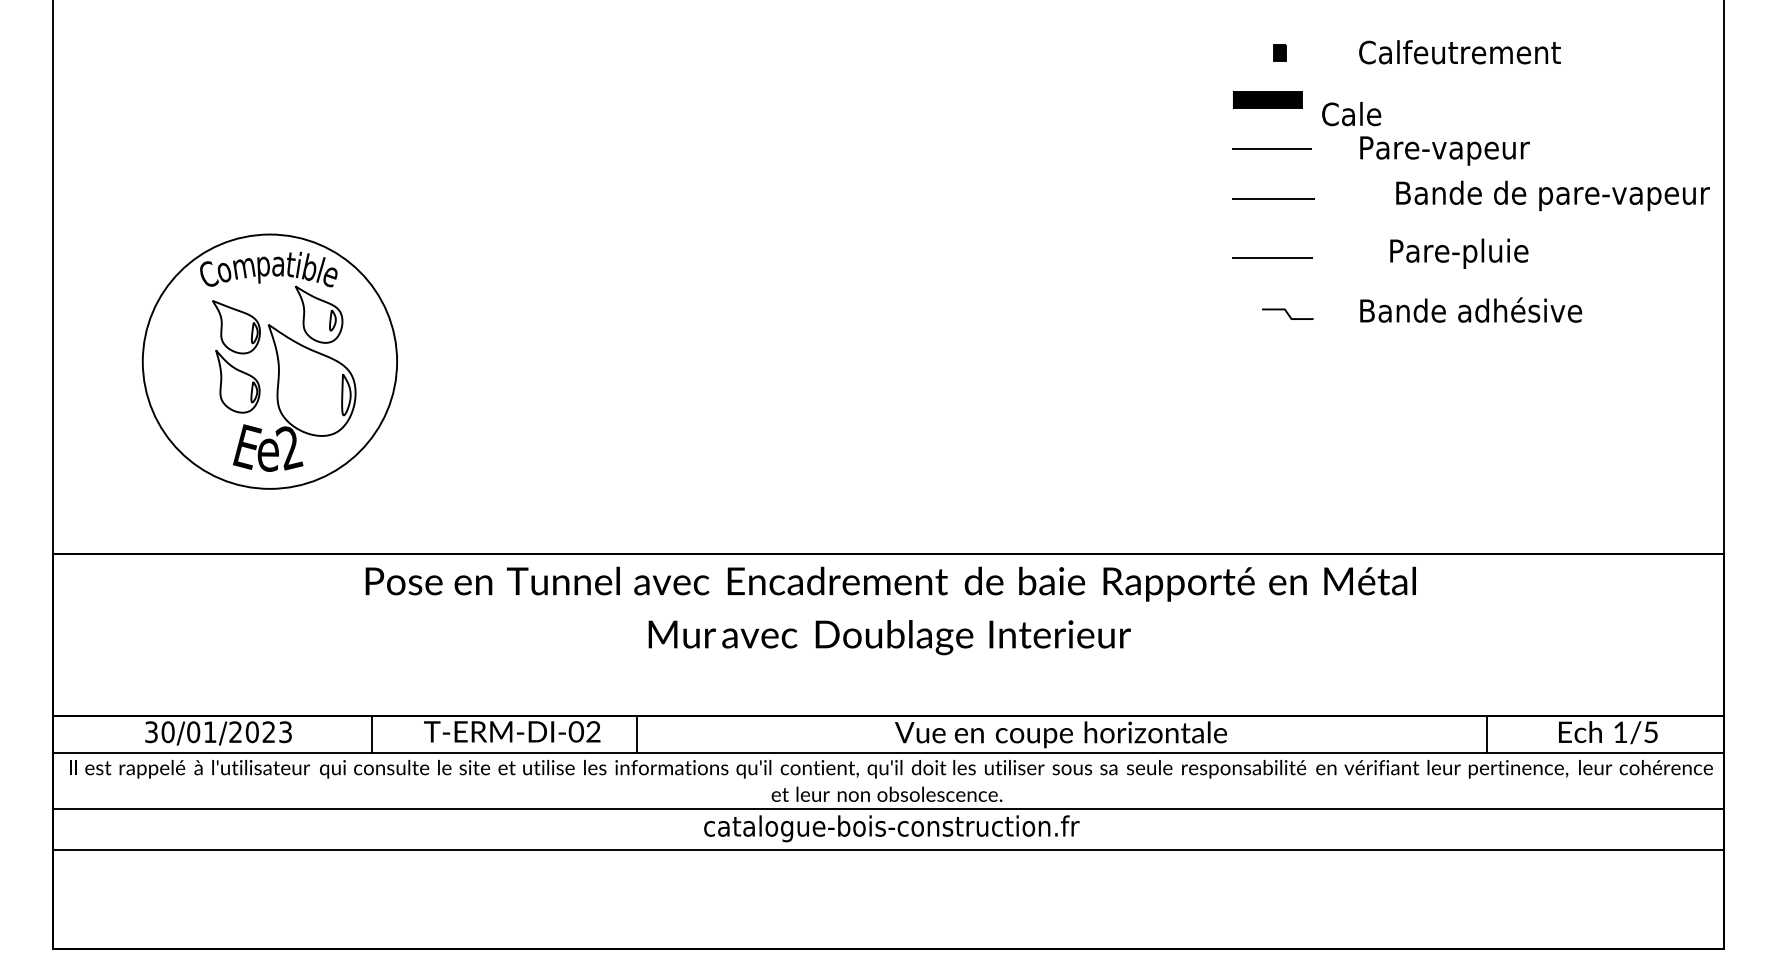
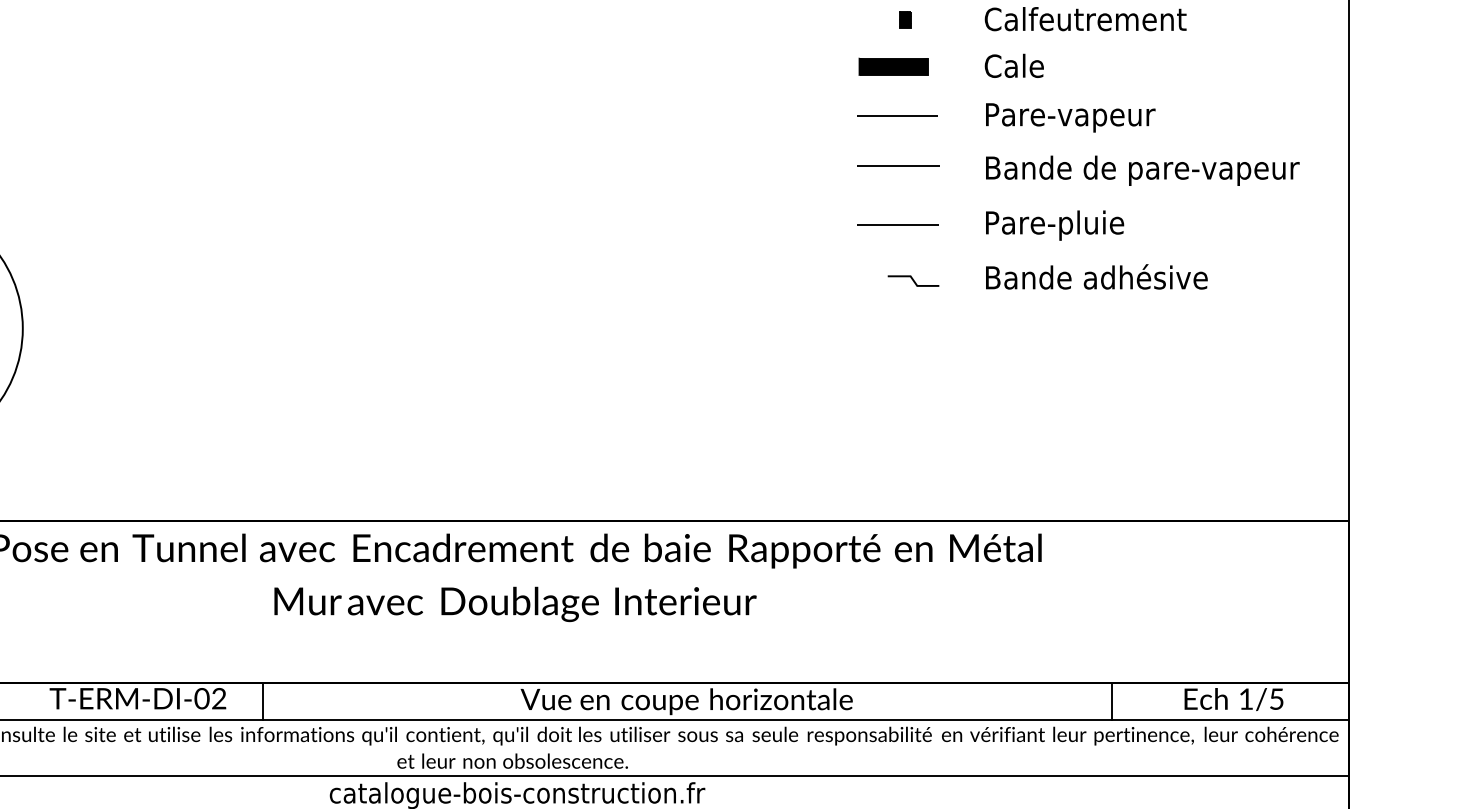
text: (1351, 114) -> (1014, 66), moved
text: (1552, 195) -> (1142, 170), moved
text: (1459, 253) -> (1055, 225), moved

